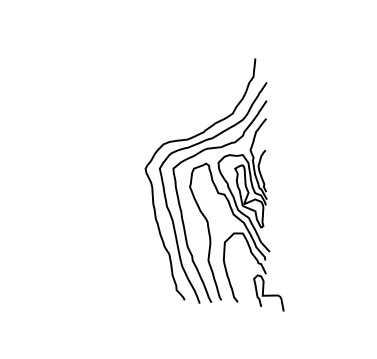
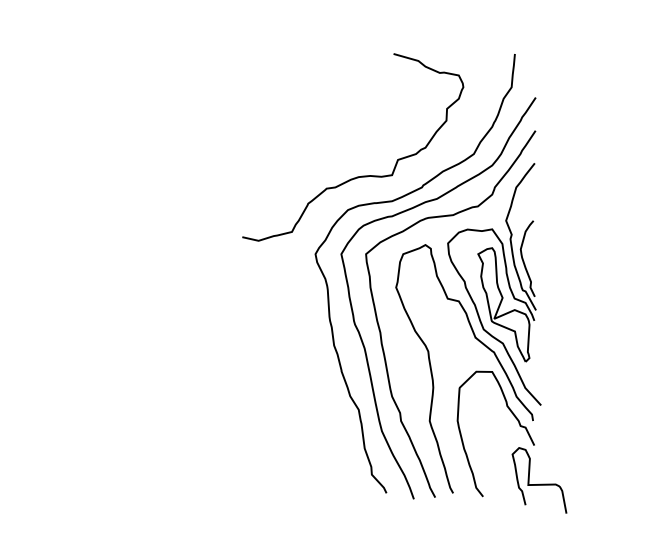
curve: (167, 125) -> (355, 175), added

